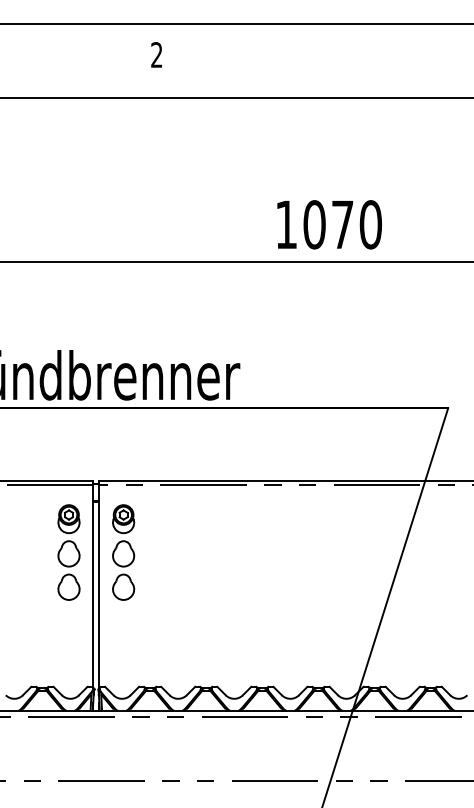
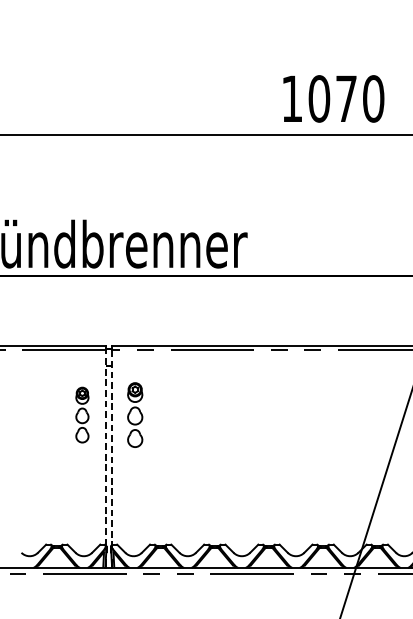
part: (68, 552) -> (81, 415), size x0.6
part: (123, 552) -> (134, 415), size x0.7
line: (93, 586) -> (106, 447), solid -> dashed
line: (99, 587) -> (111, 448), solid -> dashed

